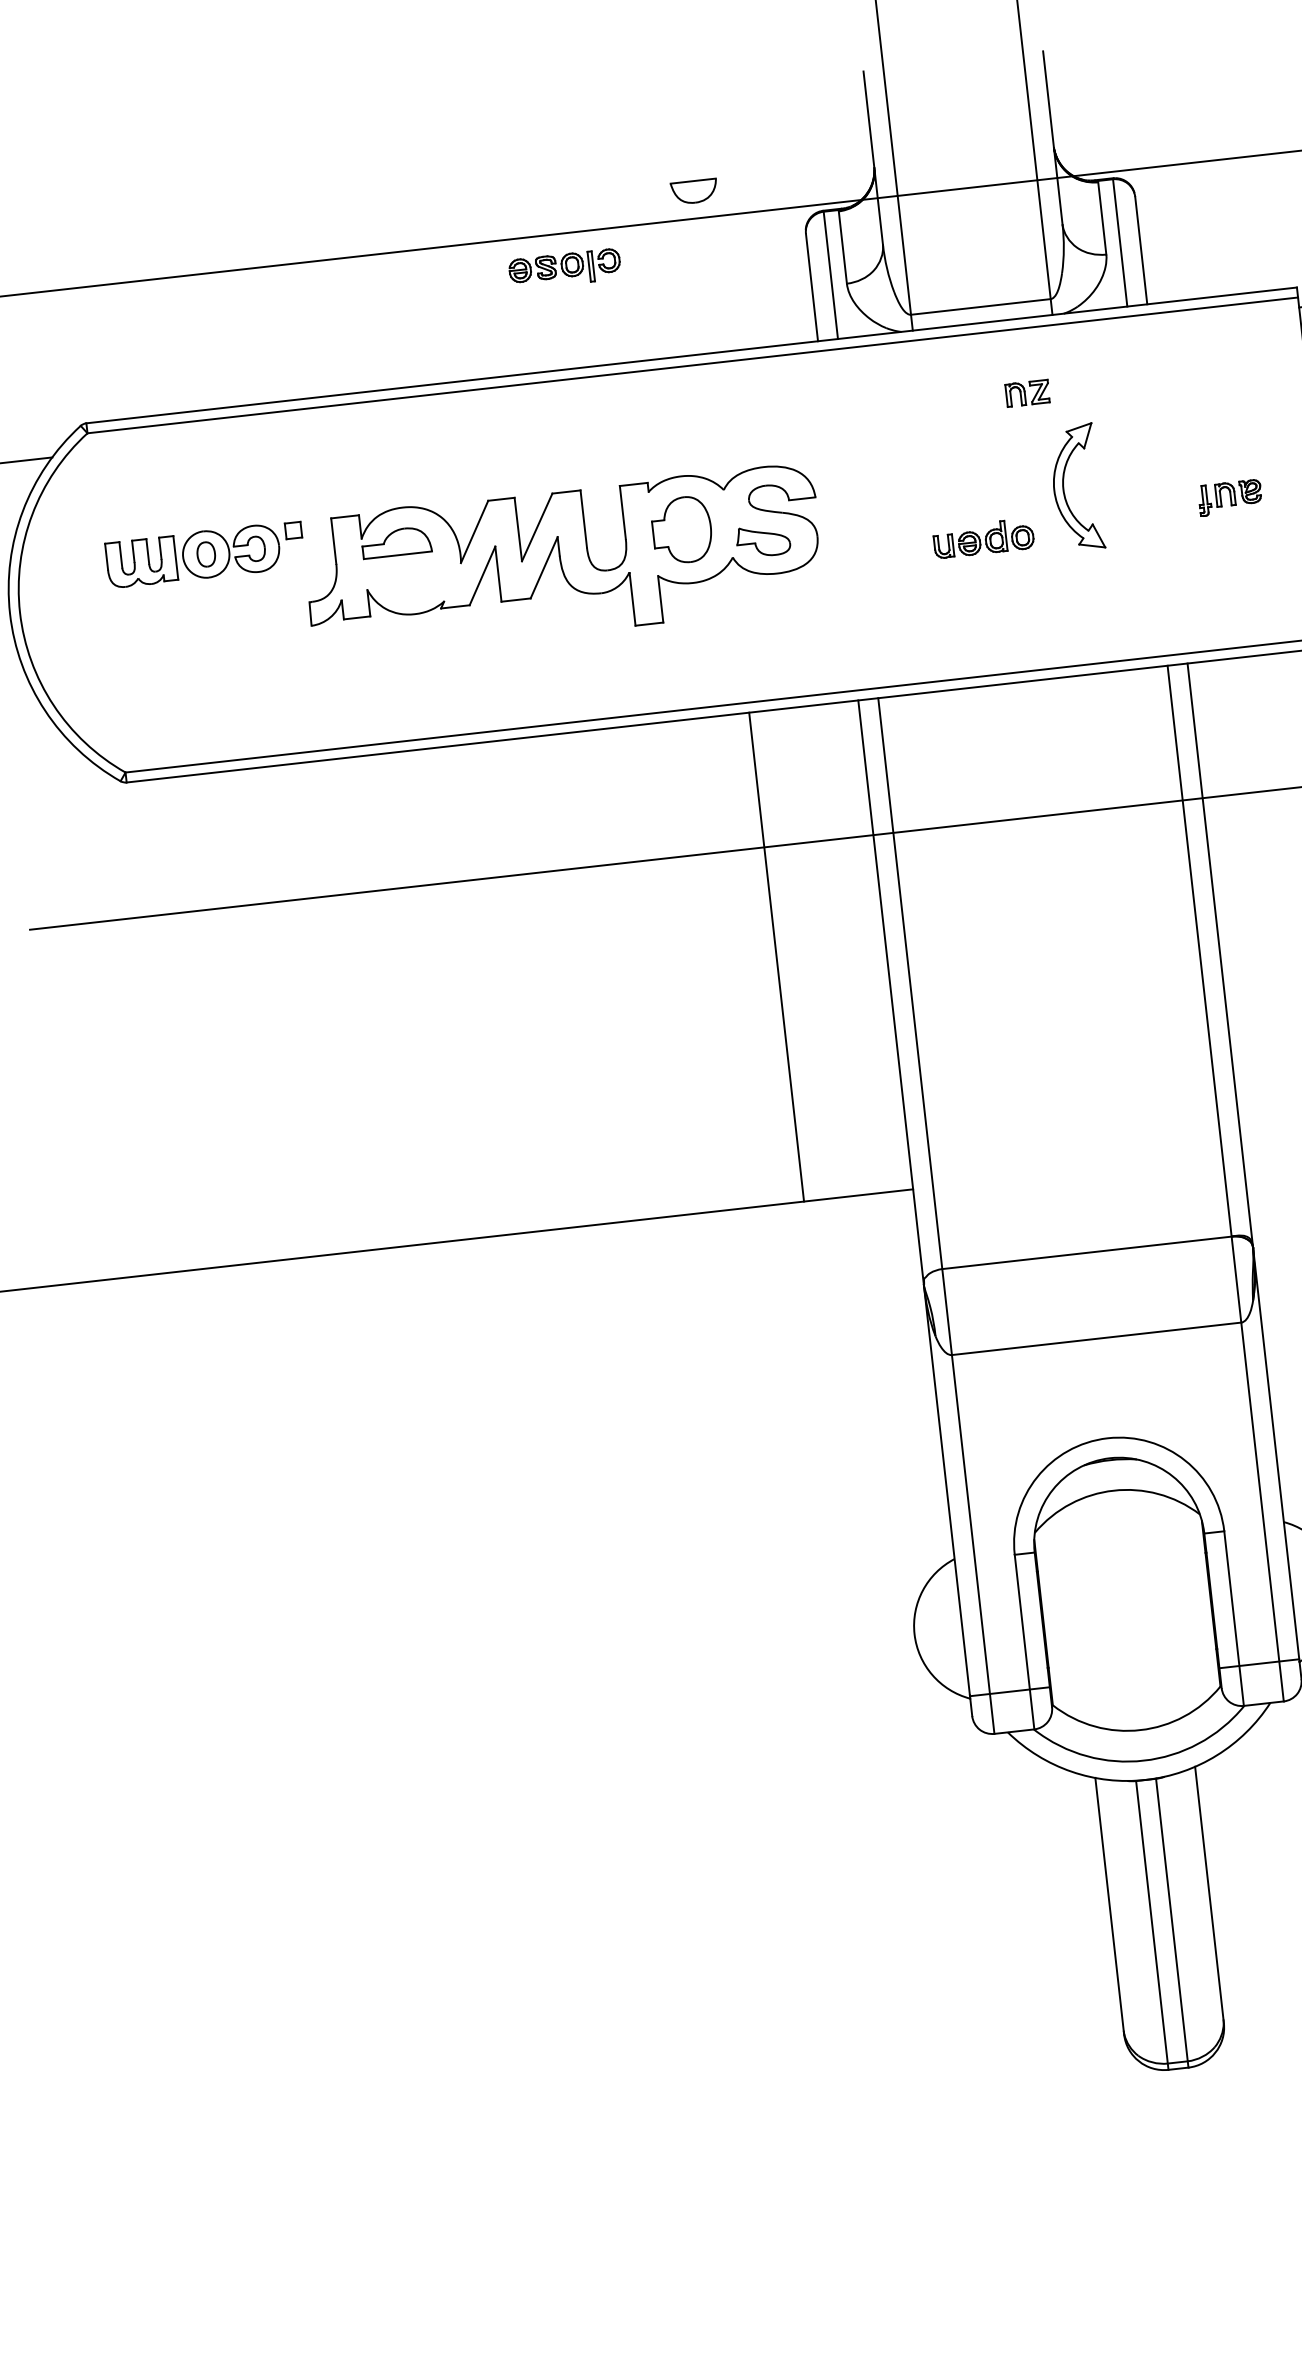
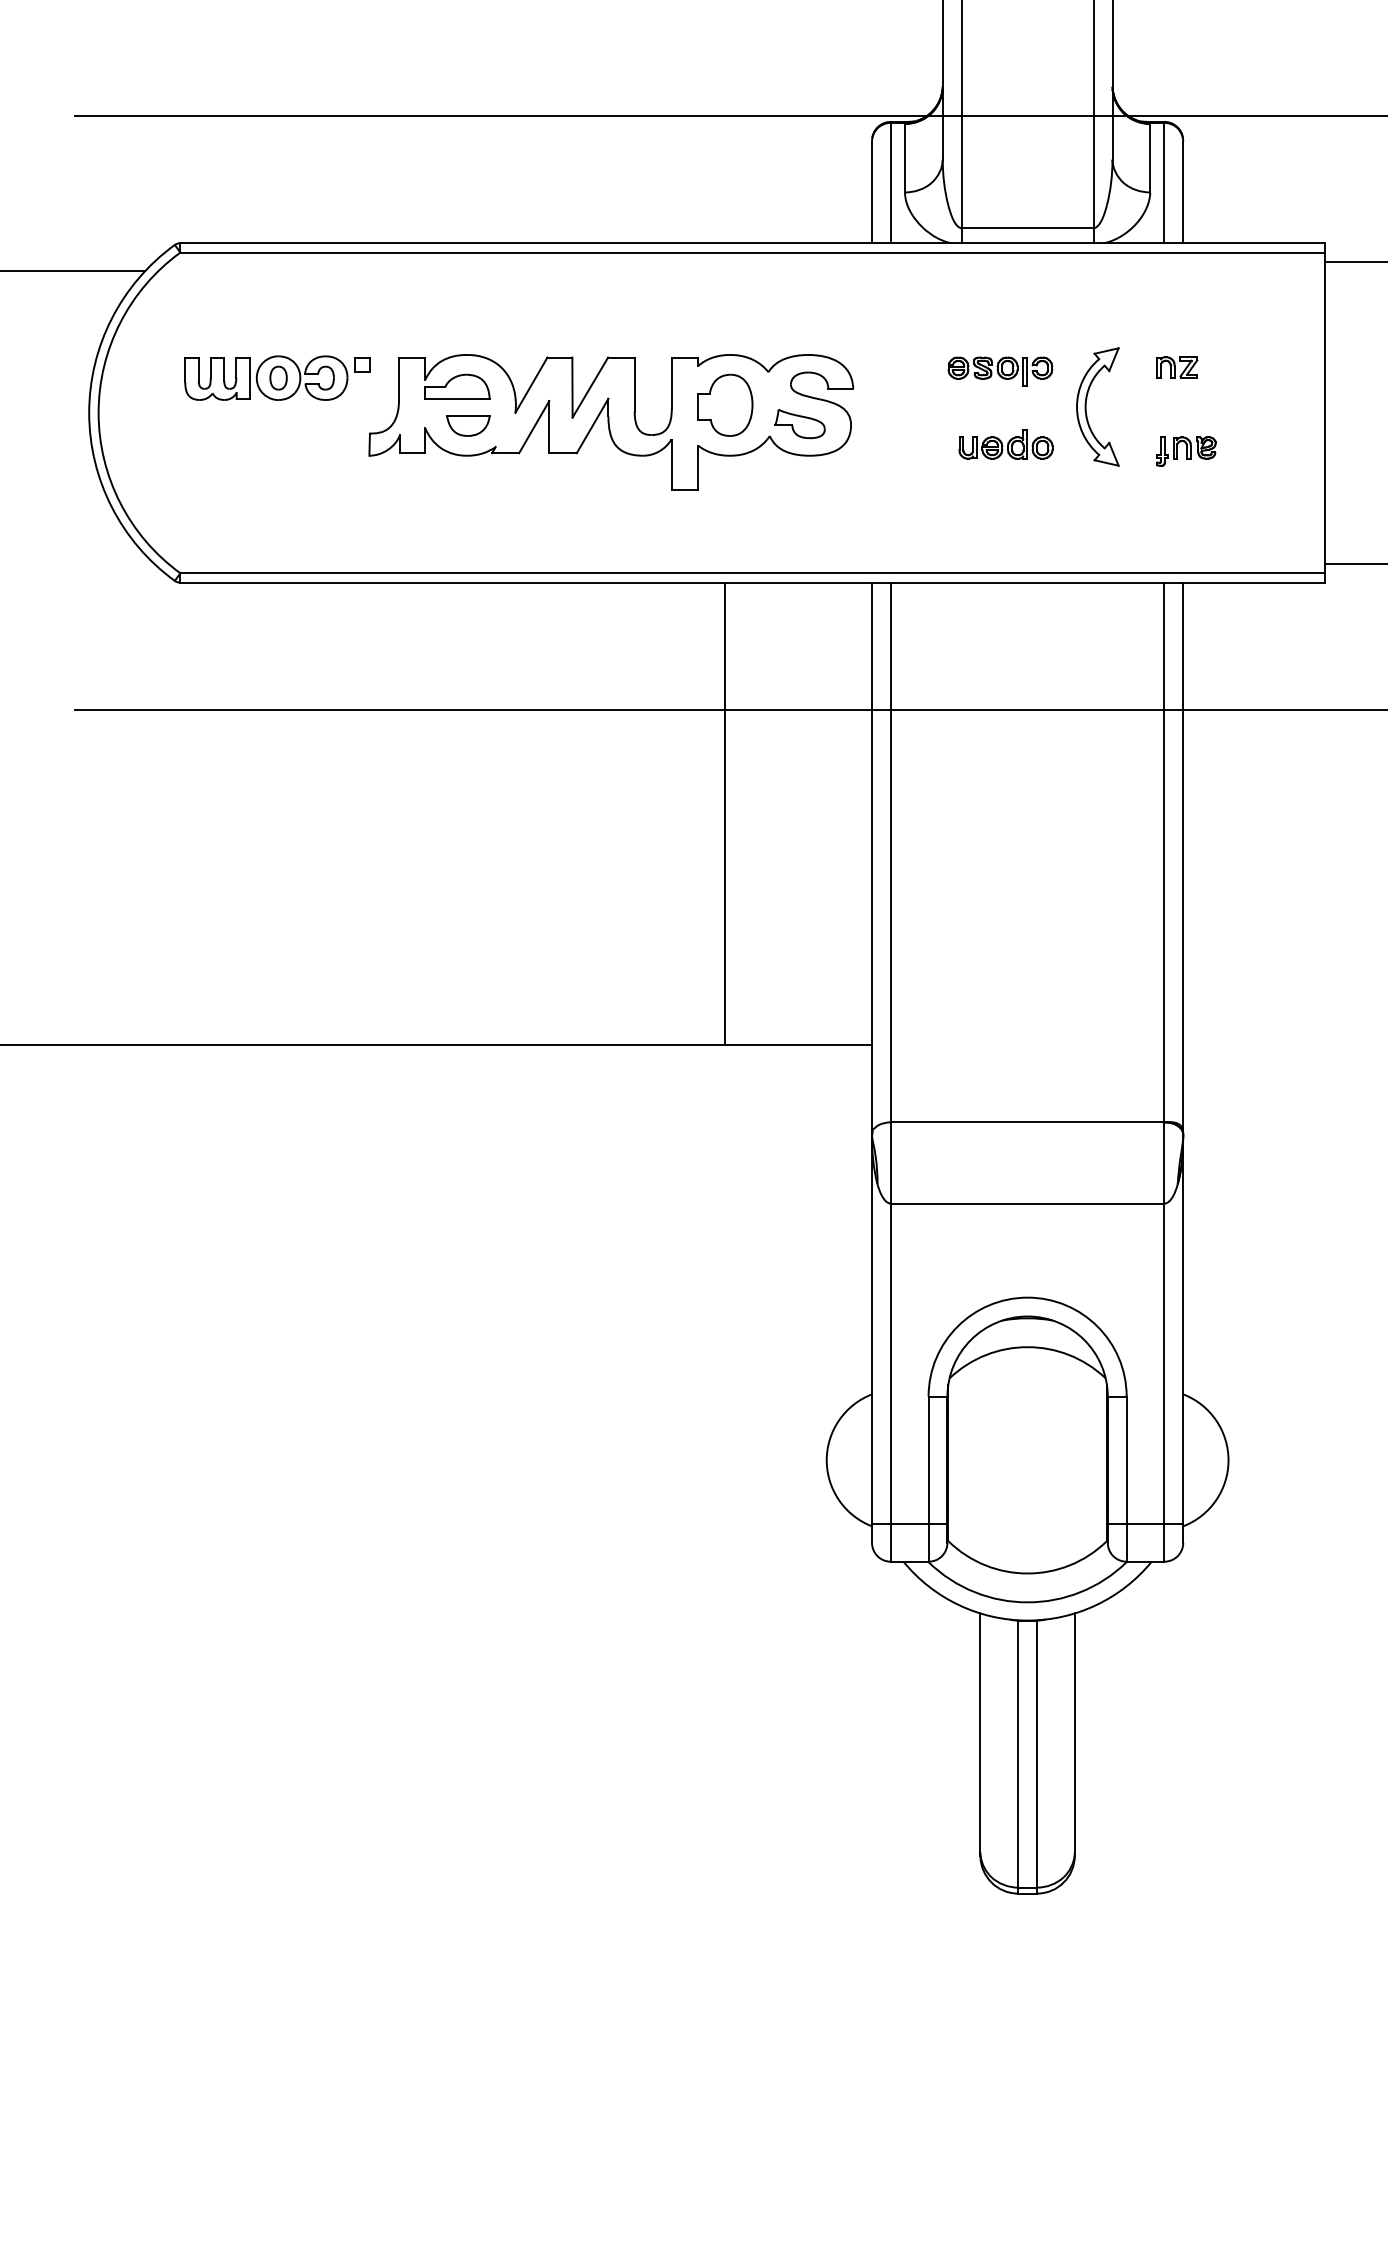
part: (694, 191) -> (468, 425), moved
part: (565, 269) -> (1000, 371), moved
part: (1027, 393) -> (1177, 367), moved
part: (1230, 497) -> (1186, 451), moved
line: (776, 956) -> (724, 813), moved

